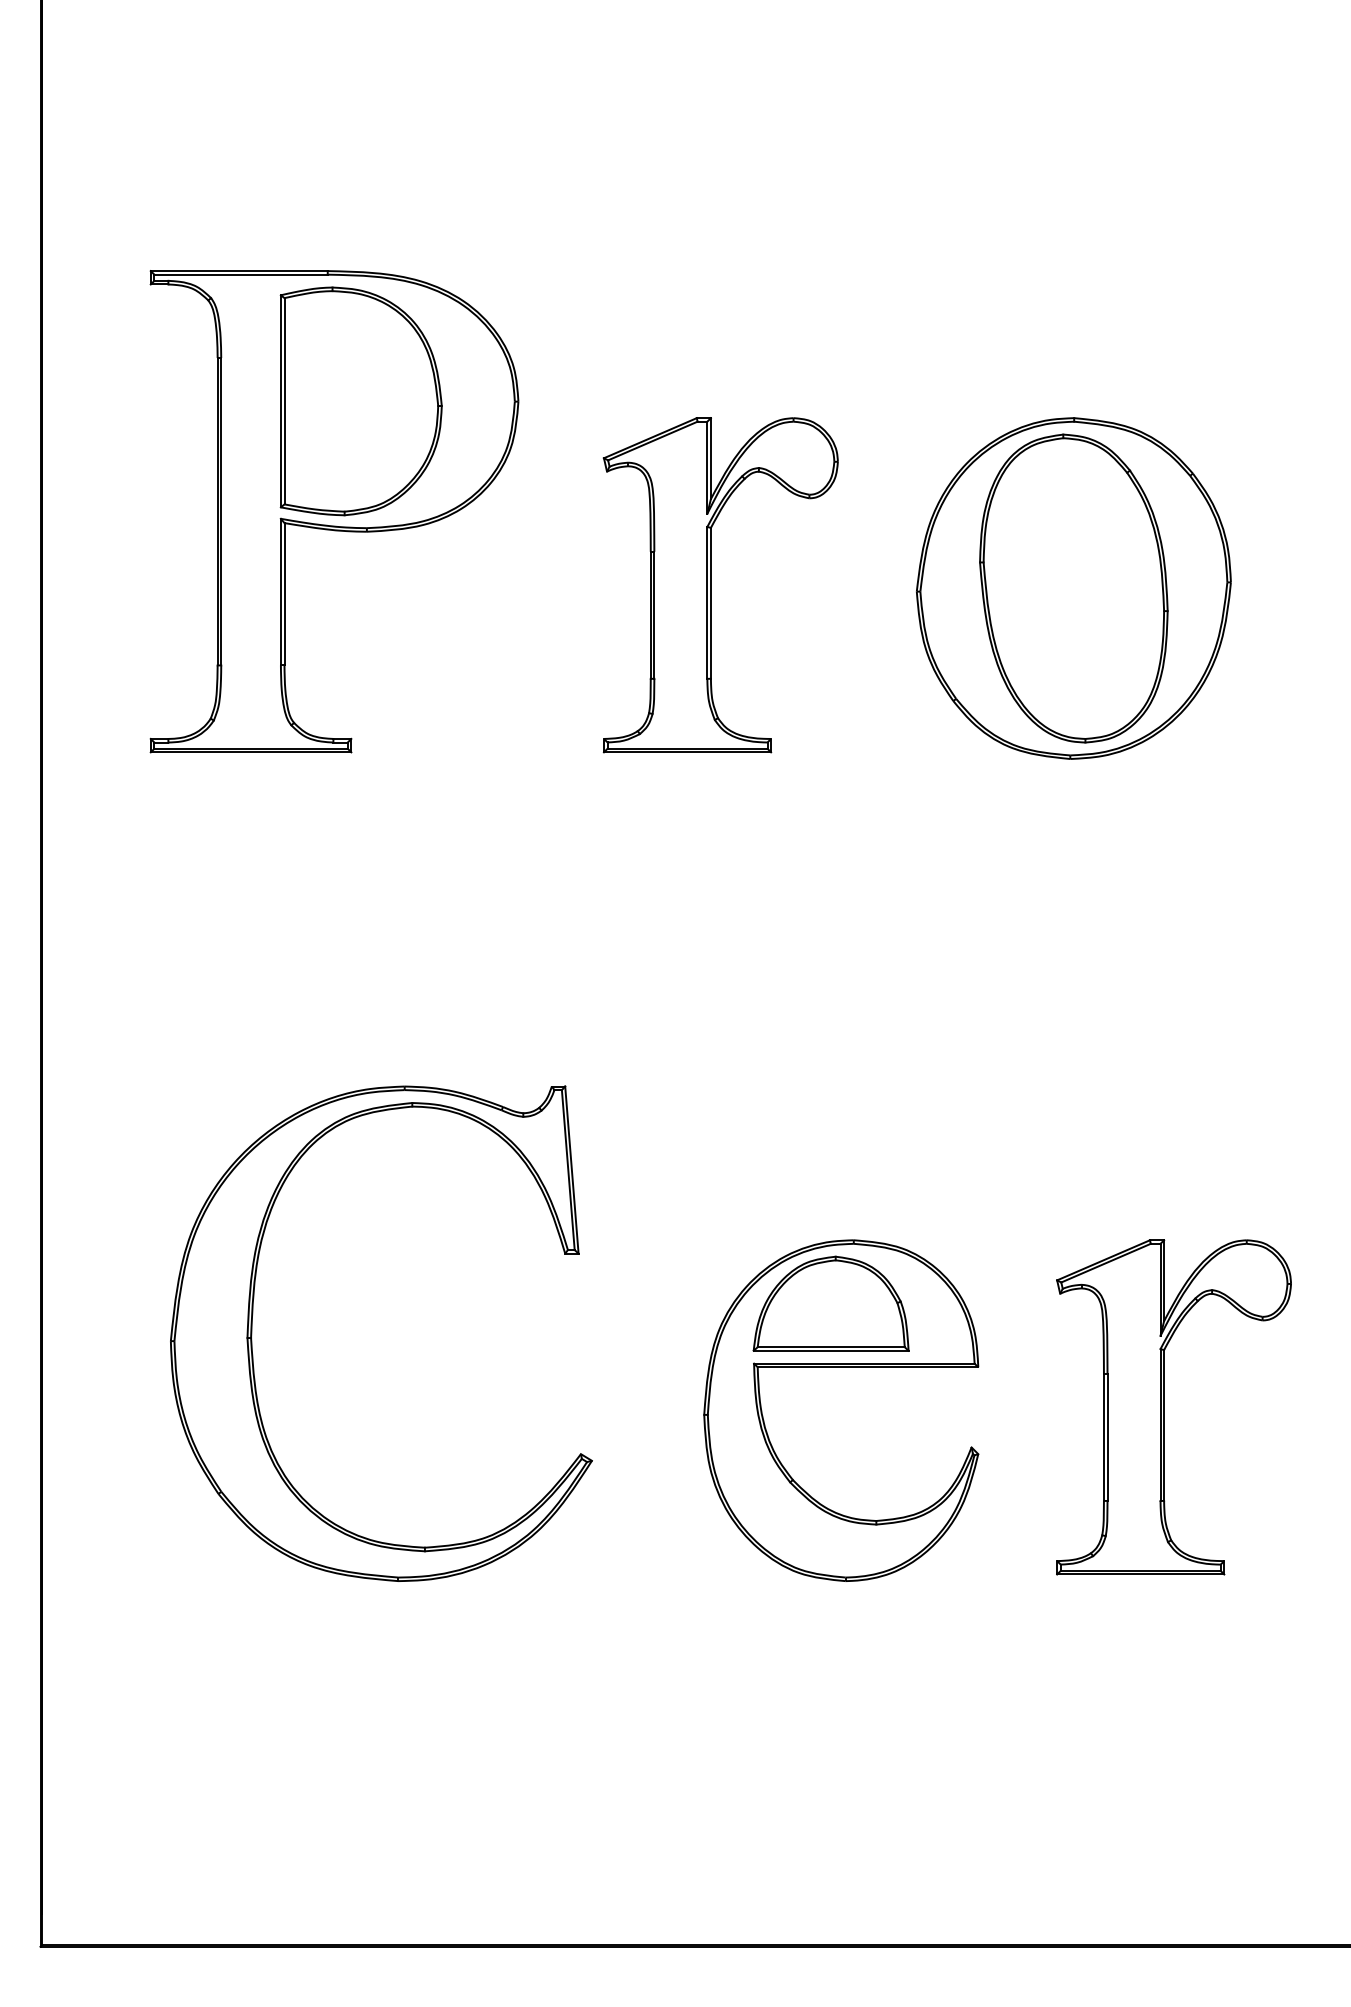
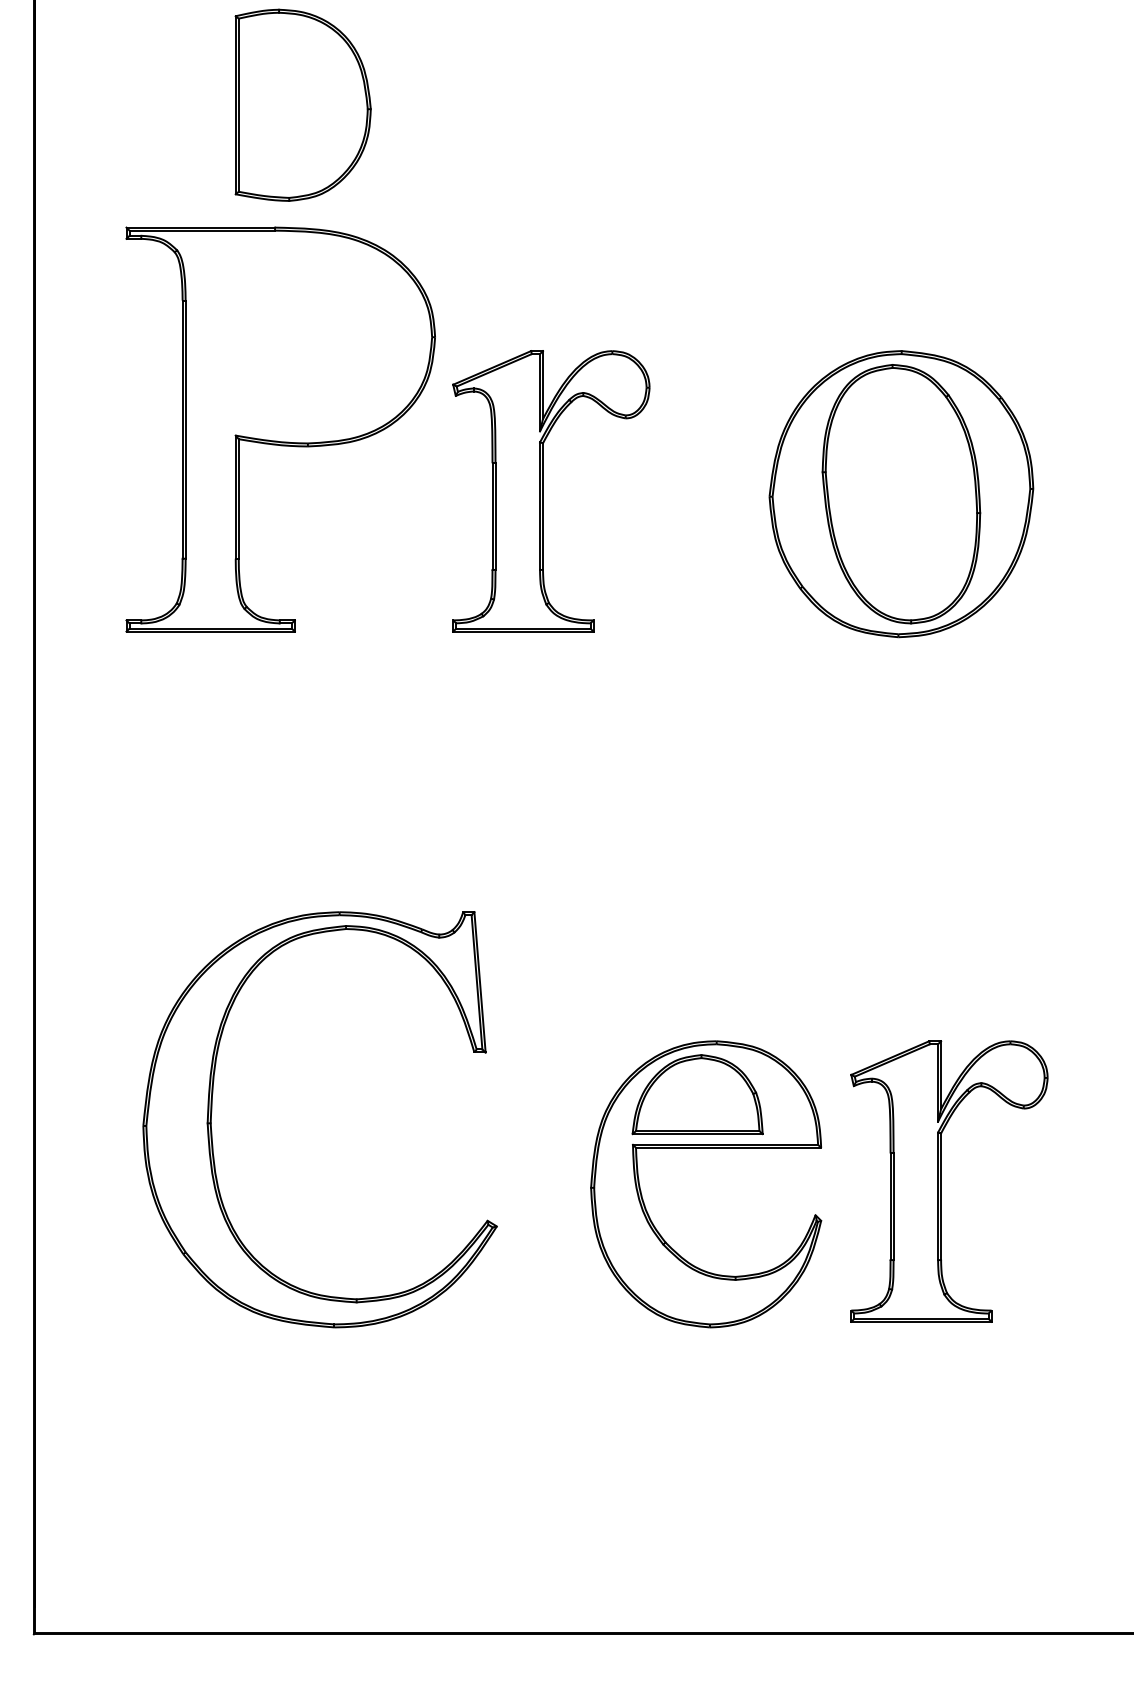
part: (360, 401) -> (302, 105), moved
part: (711, 585) -> (543, 491), moved
part: (1164, 1407) -> (941, 1181), moved

